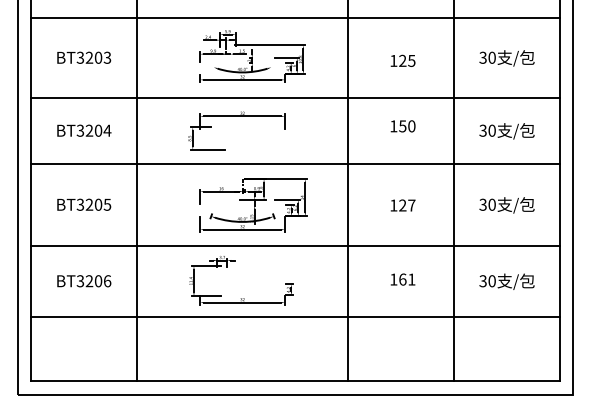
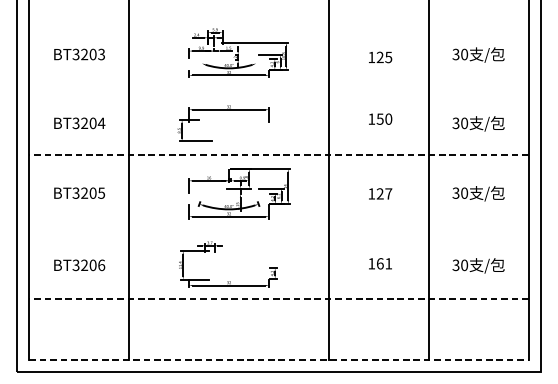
line: (295, 18) -> (279, 17), removed
line: (295, 97) -> (279, 91), removed
line: (295, 164) -> (279, 155), solid -> dashed
line: (295, 245) -> (279, 231), removed
line: (295, 316) -> (279, 298), solid -> dashed
line: (295, 381) -> (279, 359), solid -> dashed

